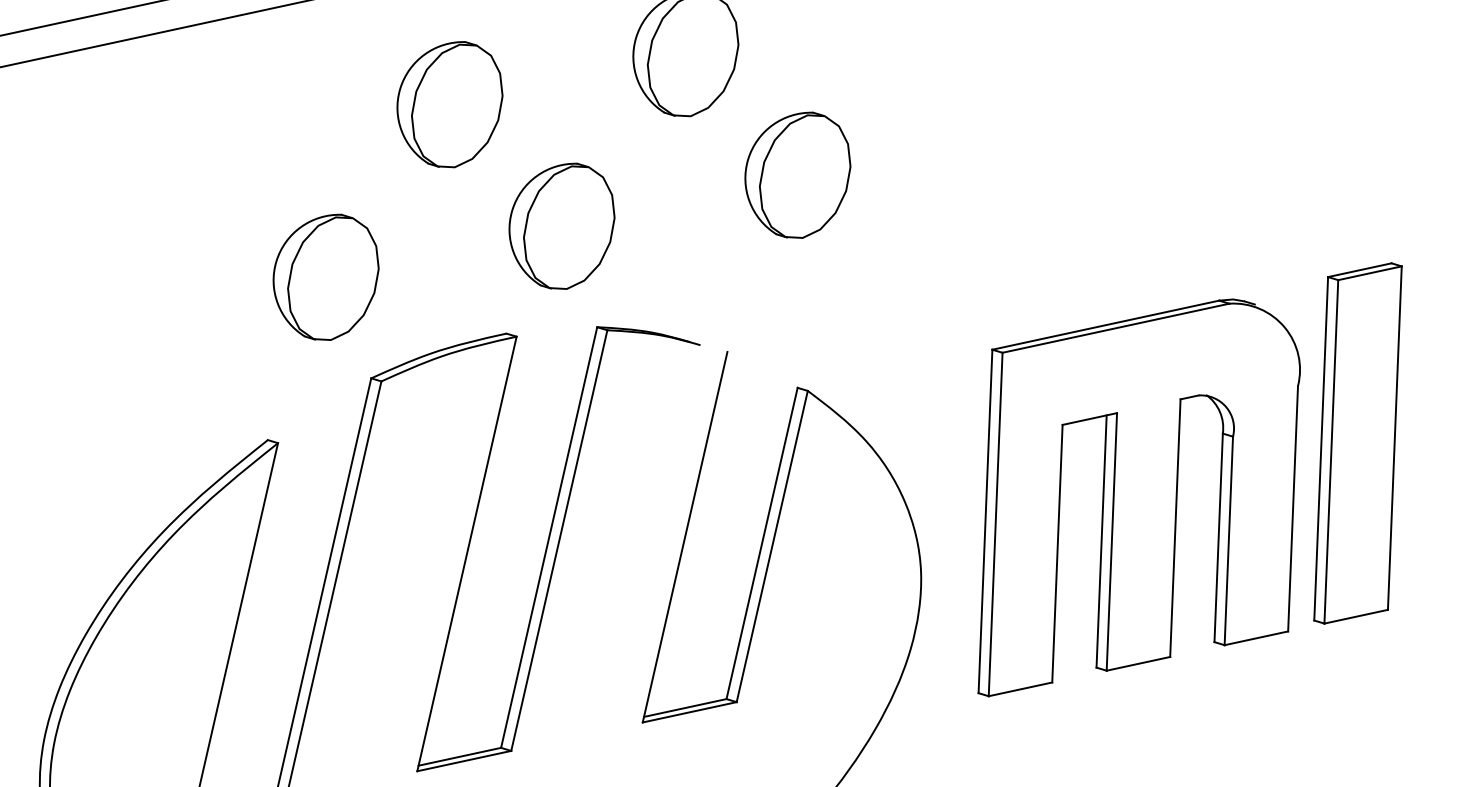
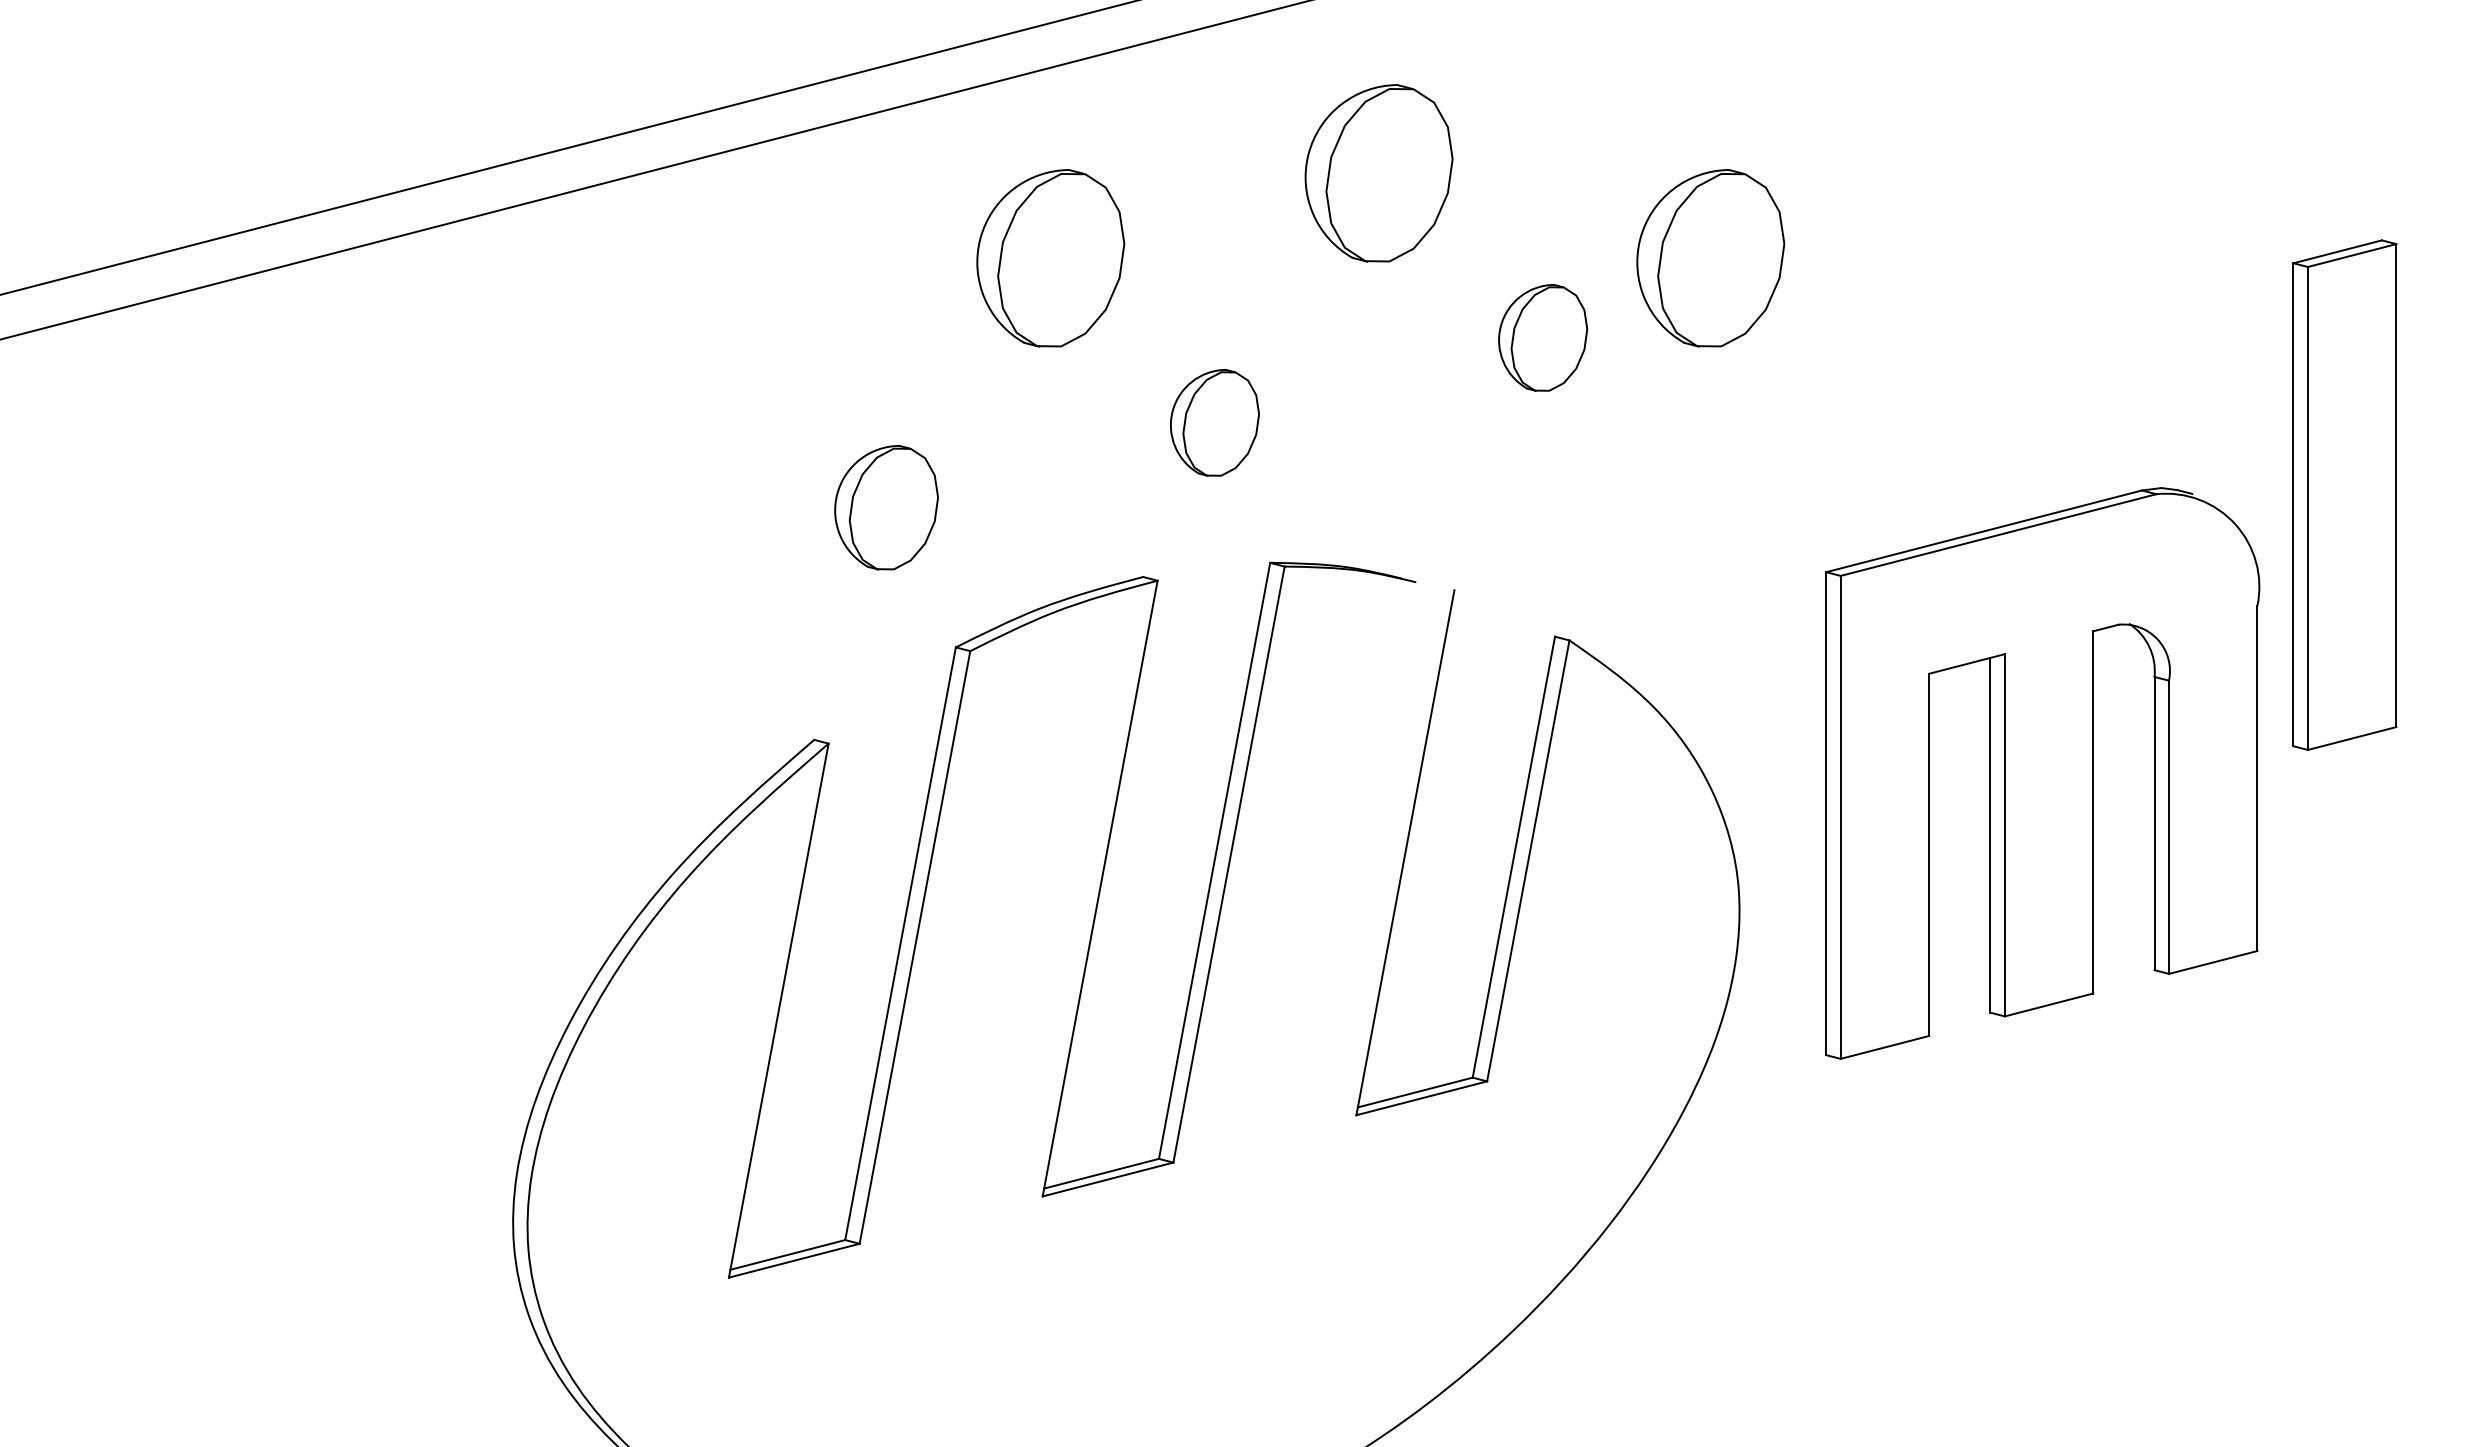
part: (919, 123) -> (1710, 258), added
part: (797, 174) -> (1542, 337), size x0.6
part: (561, 225) -> (1214, 422), size x0.6
part: (325, 276) -> (886, 507), size x0.7
part: (1357, 442) -> (2344, 494), moved

